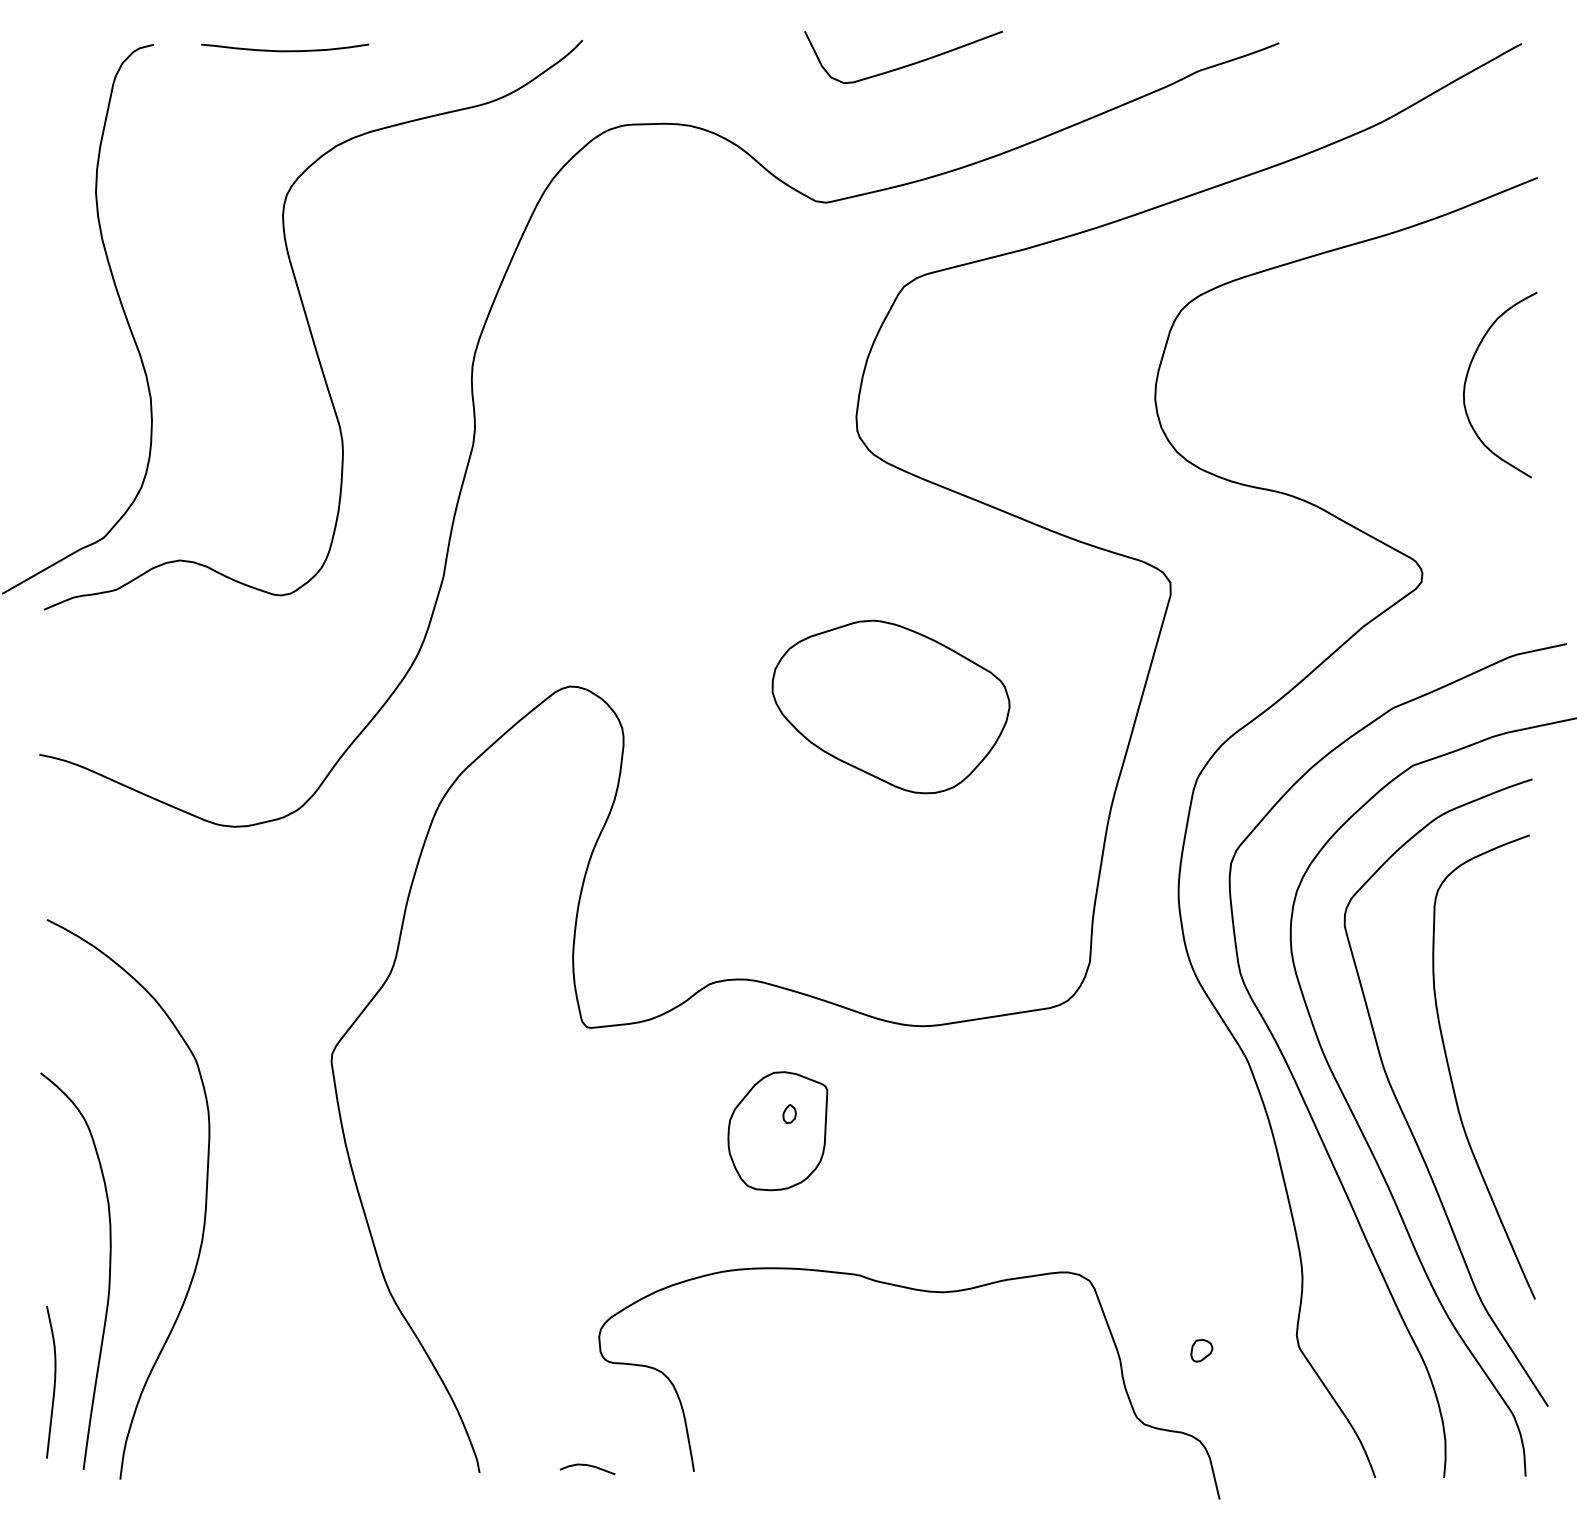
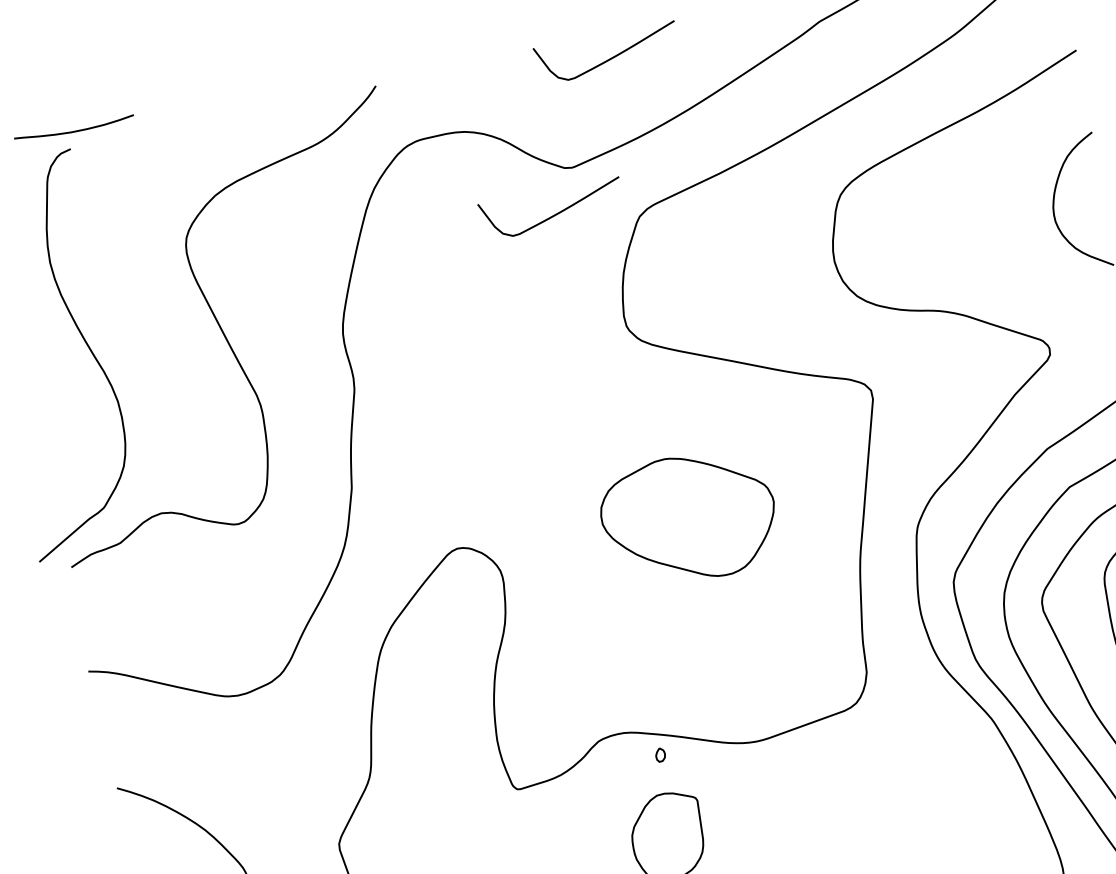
curve: (285, 50) -> (75, 131), moved
curve: (791, 260) -> (555, 213), added
part: (789, 1113) -> (660, 754), moved

